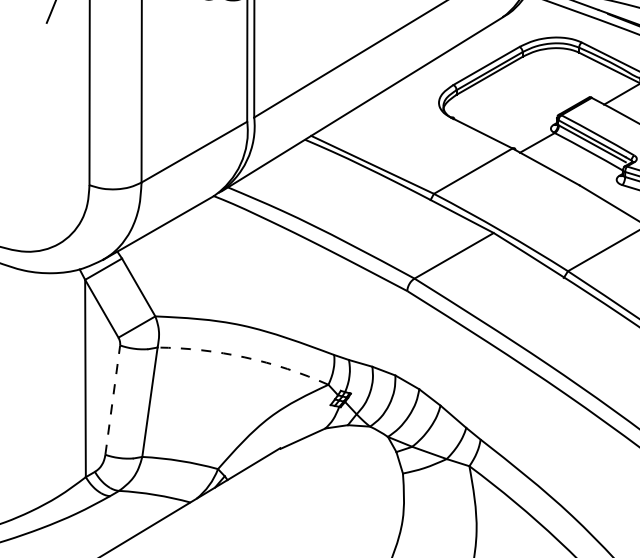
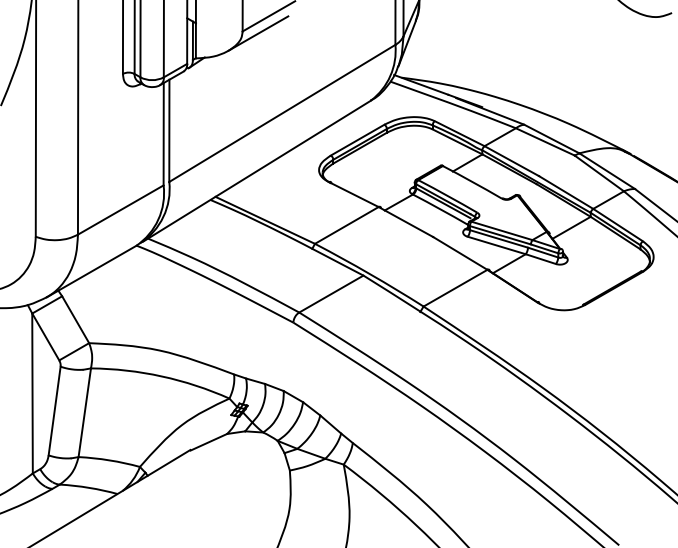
arc: (244, 357) -> (161, 376), dashed -> solid
line: (112, 400) -> (54, 411), dashed -> solid

